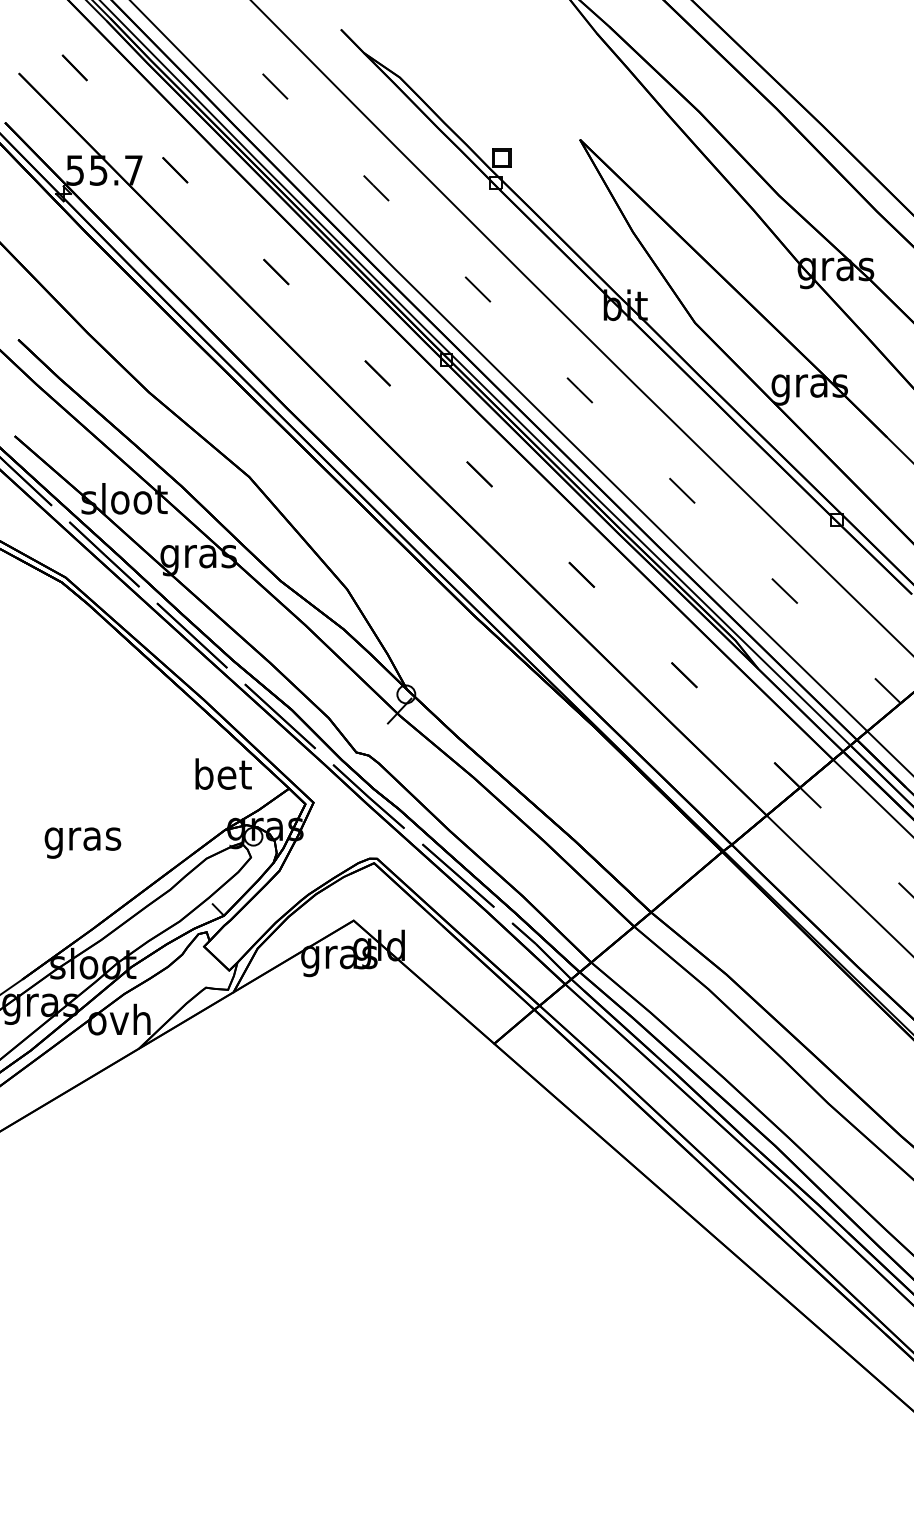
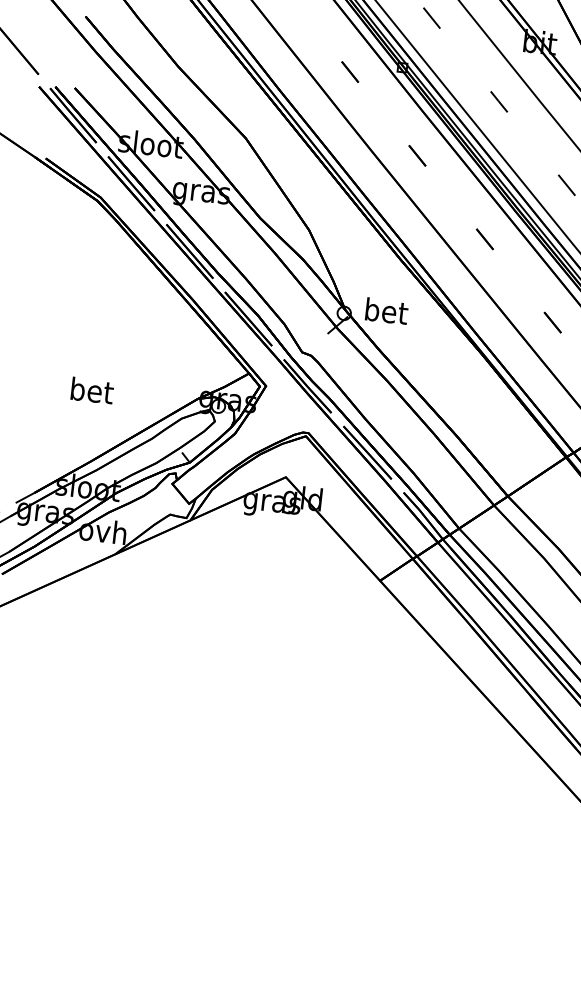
text: (223, 773) -> (386, 310), moved
text: (82, 838) -> (91, 393), gras -> bet

